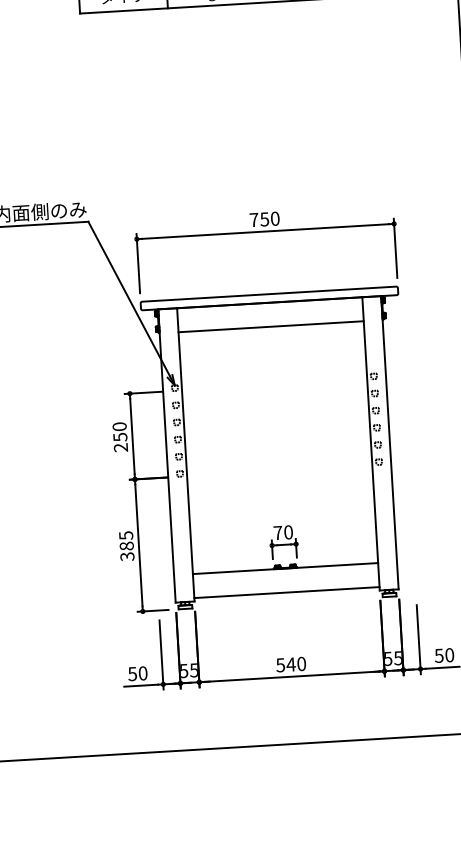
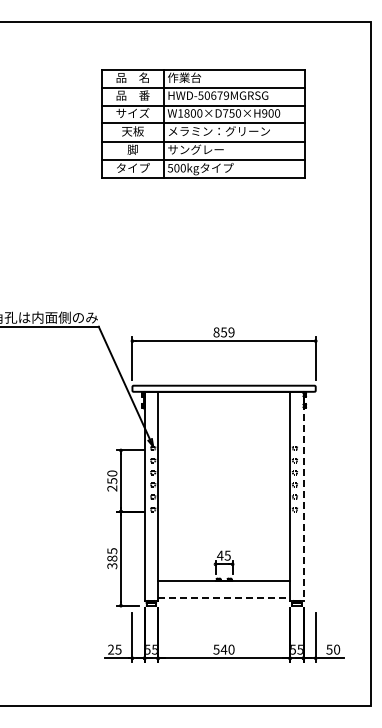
text: (263, 219) -> (223, 332), 750 -> 859
line: (271, 326) -> (224, 408), removed
line: (389, 443) -> (303, 496), solid -> dashed
text: (282, 532) -> (223, 555), 70 -> 45
line: (287, 592) -> (224, 598), solid -> dashed
text: (137, 673) -> (114, 649), 50 -> 25

